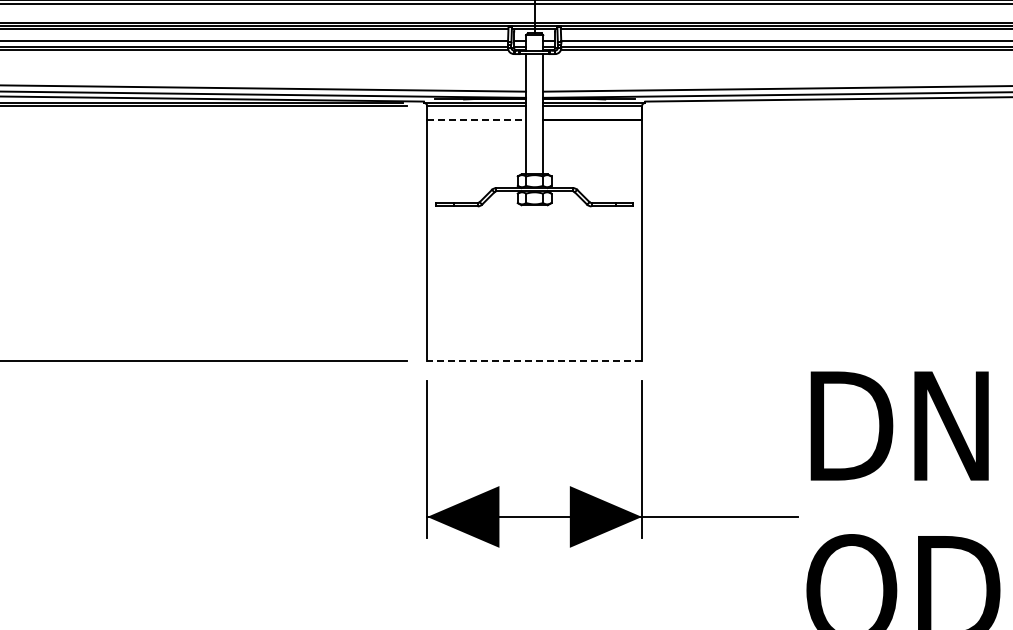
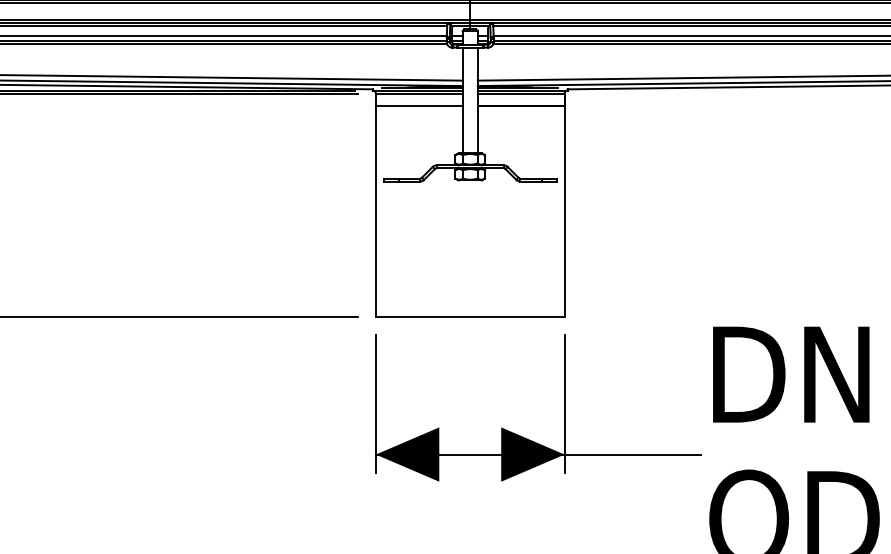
line: (477, 120) -> (420, 105), dashed -> solid
line: (534, 360) -> (470, 317), dashed -> solid

